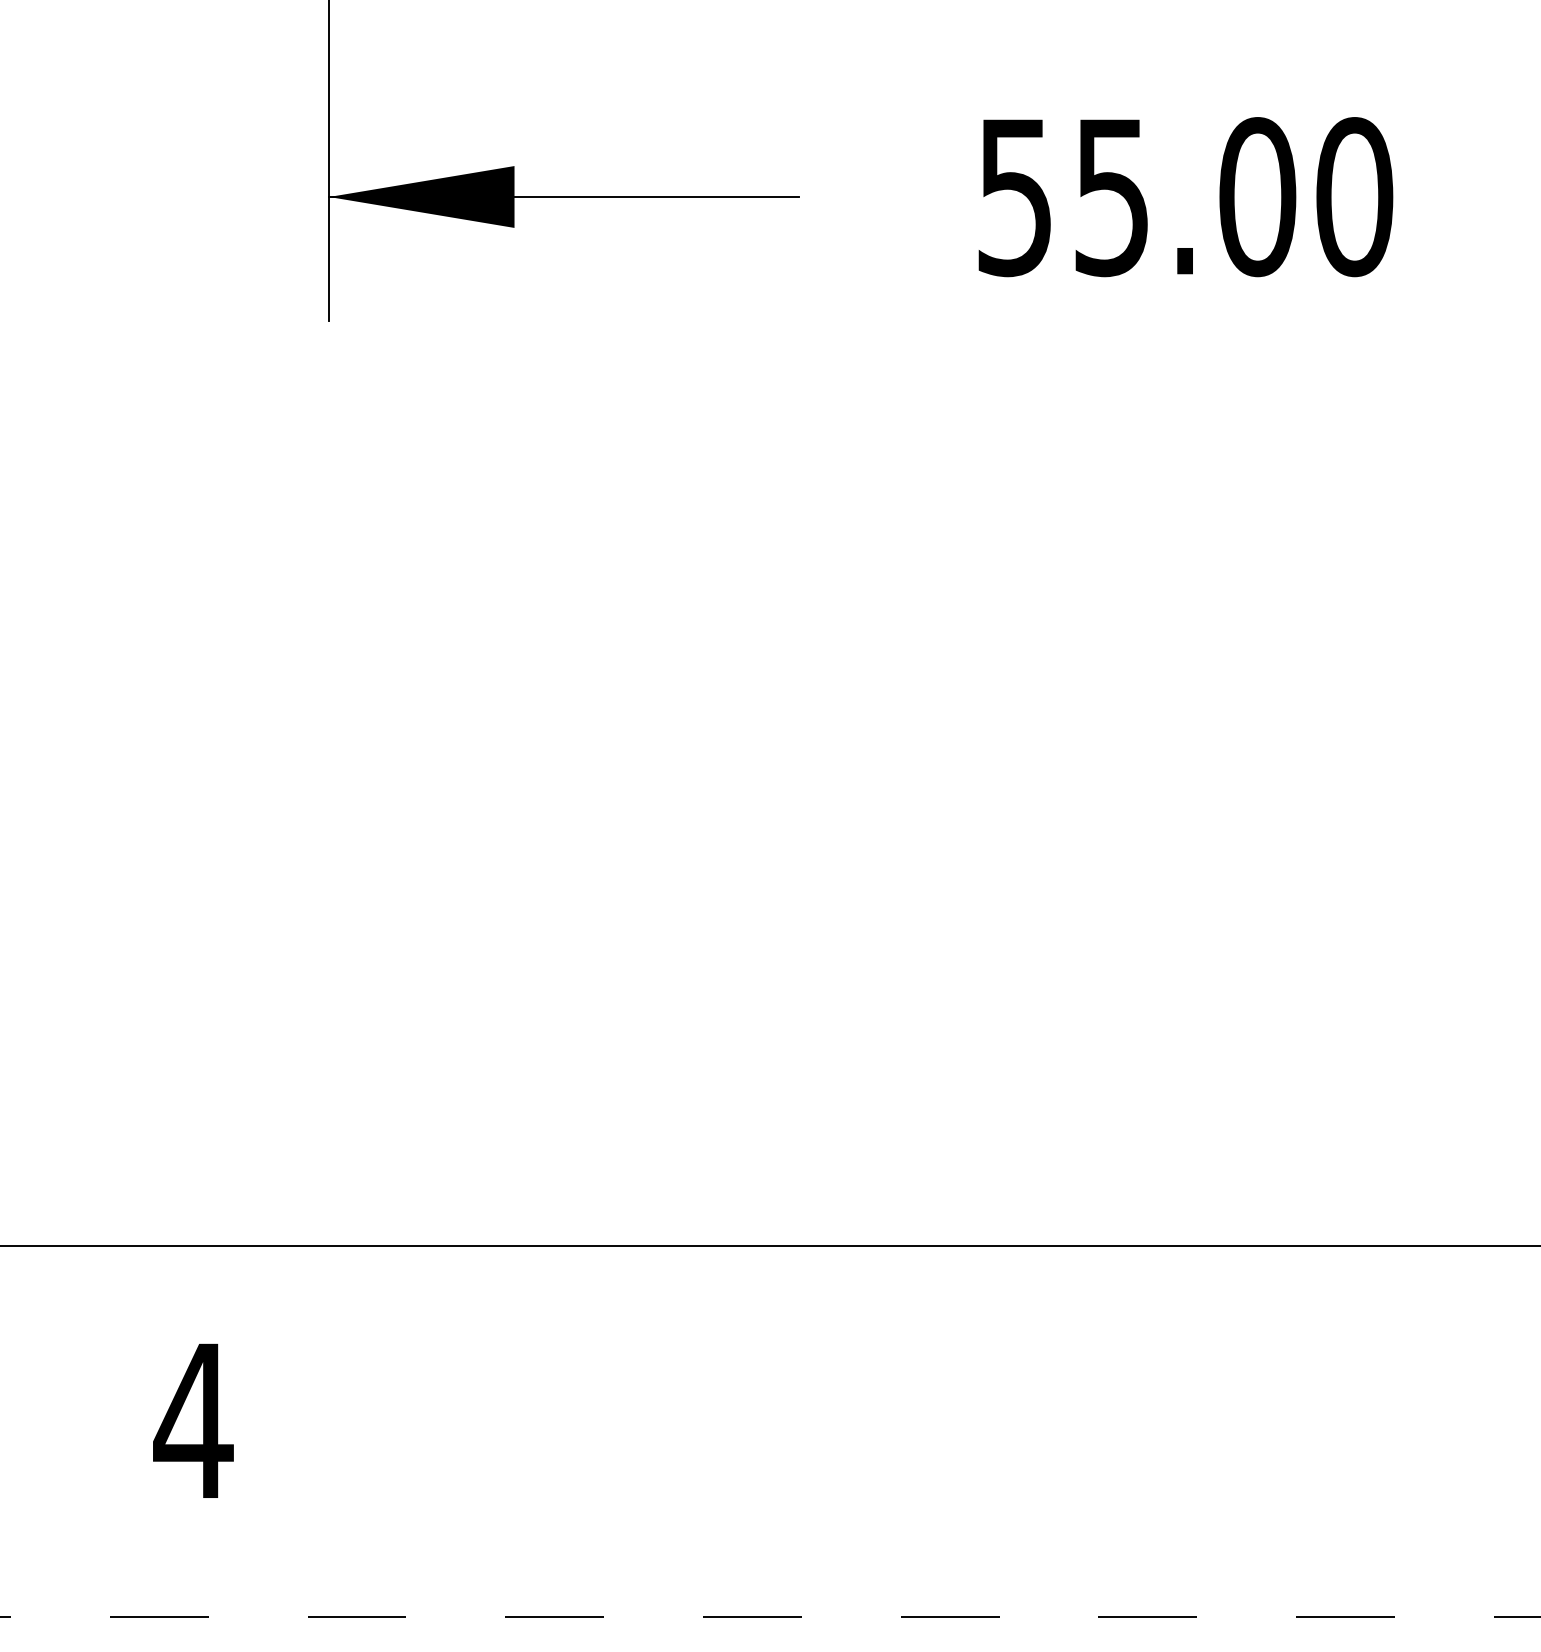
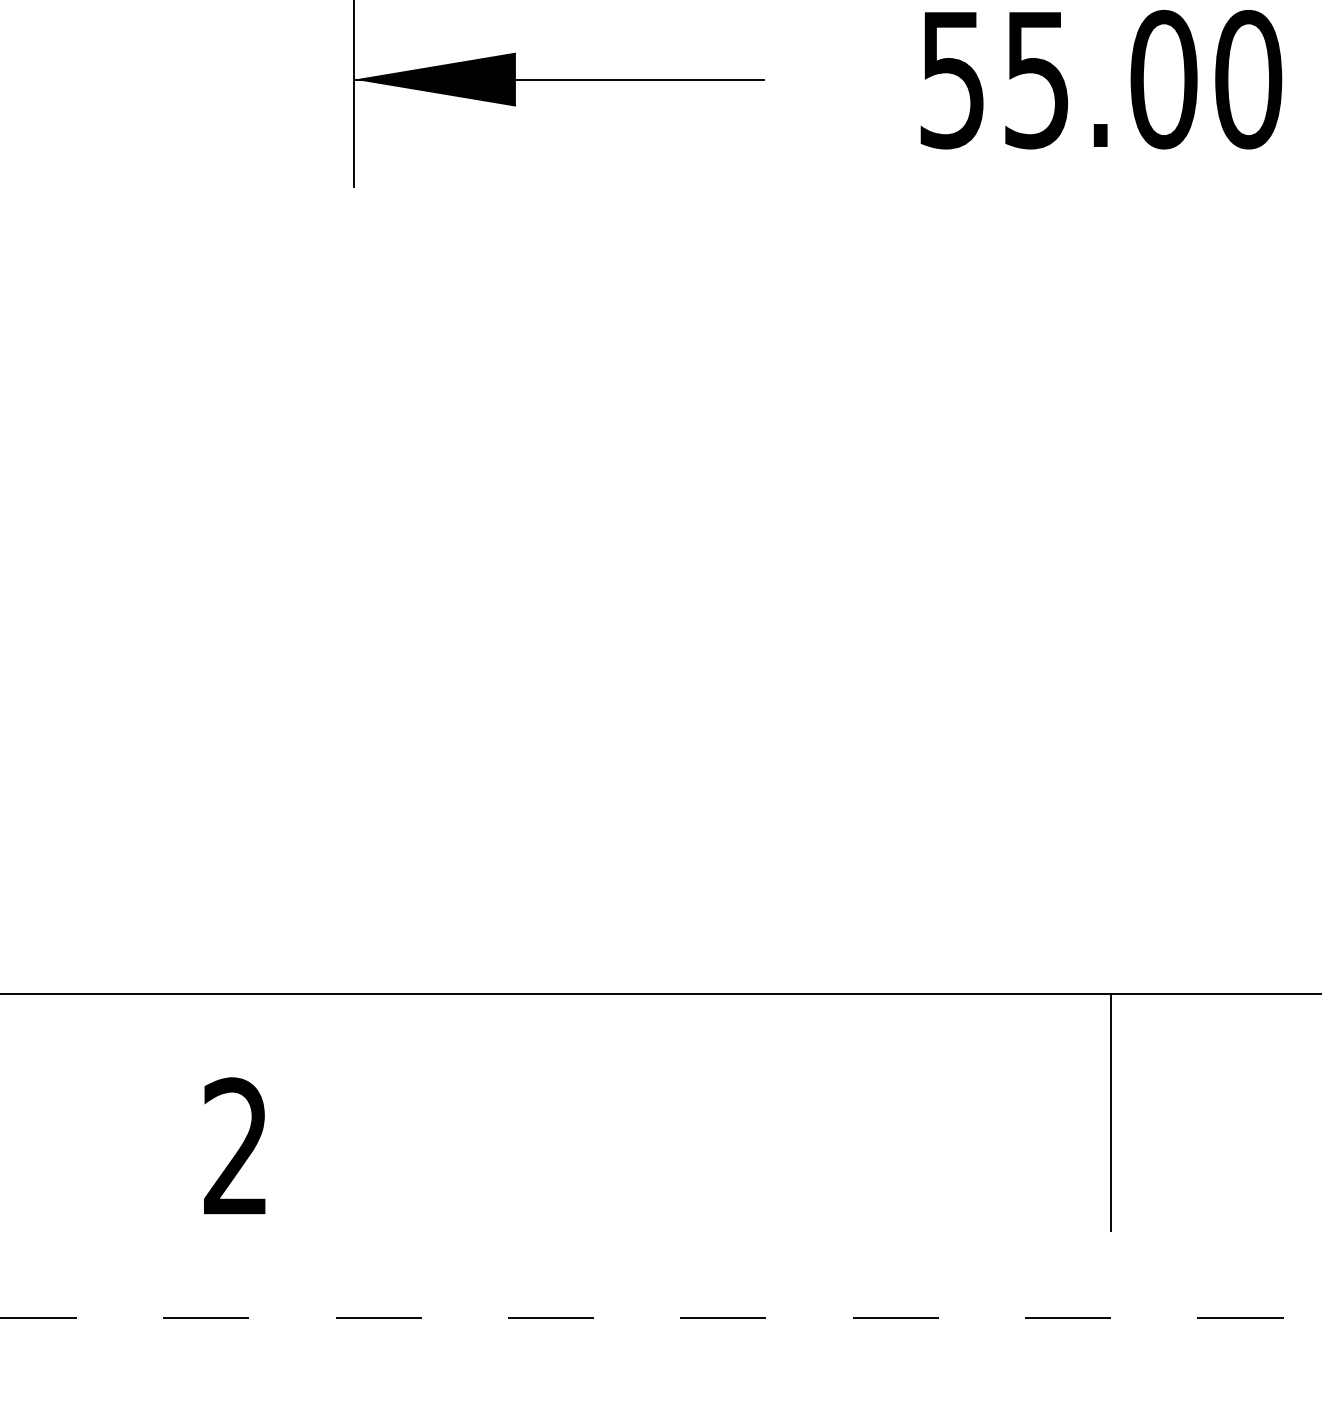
line: (1197, 1381) -> (1111, 1112), added
text: (193, 1419) -> (235, 1145), 4 -> 2

